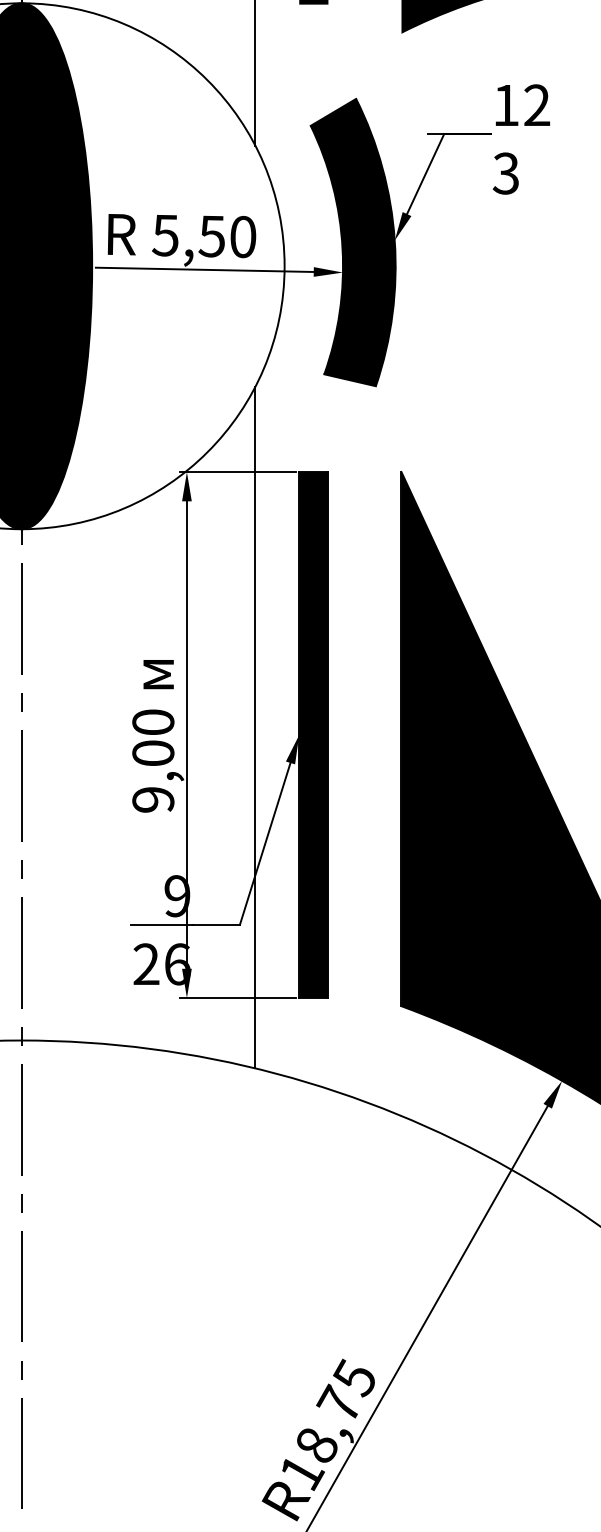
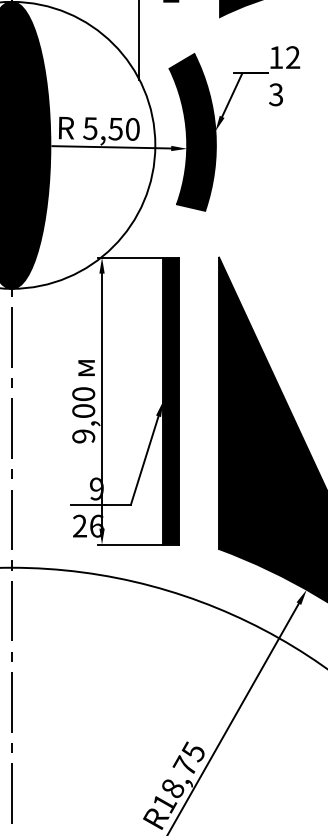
line: (255, 726) -> (139, 396), removed

